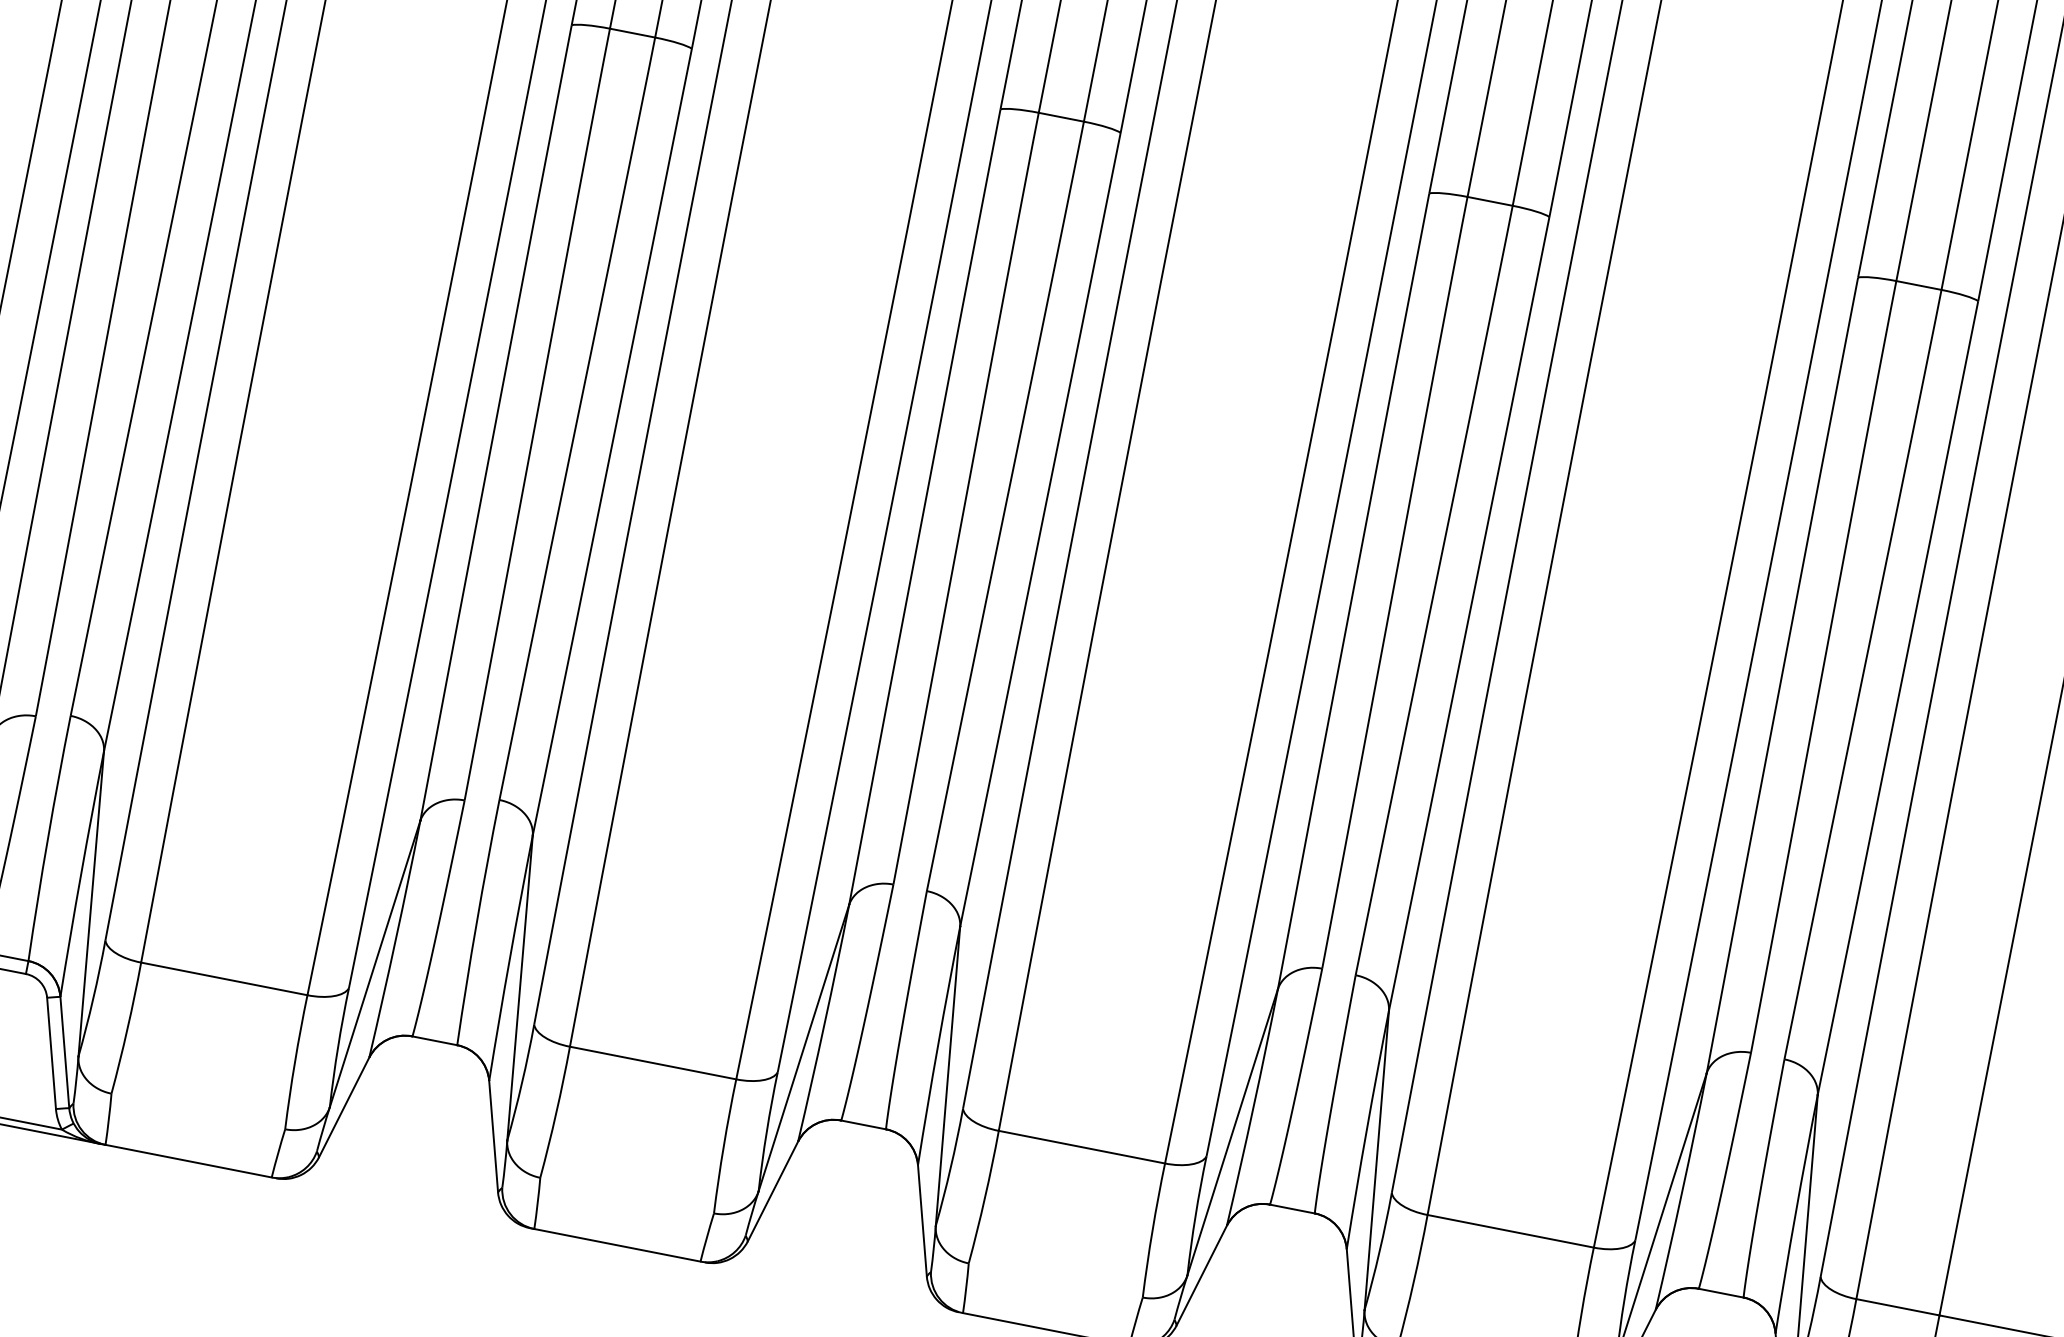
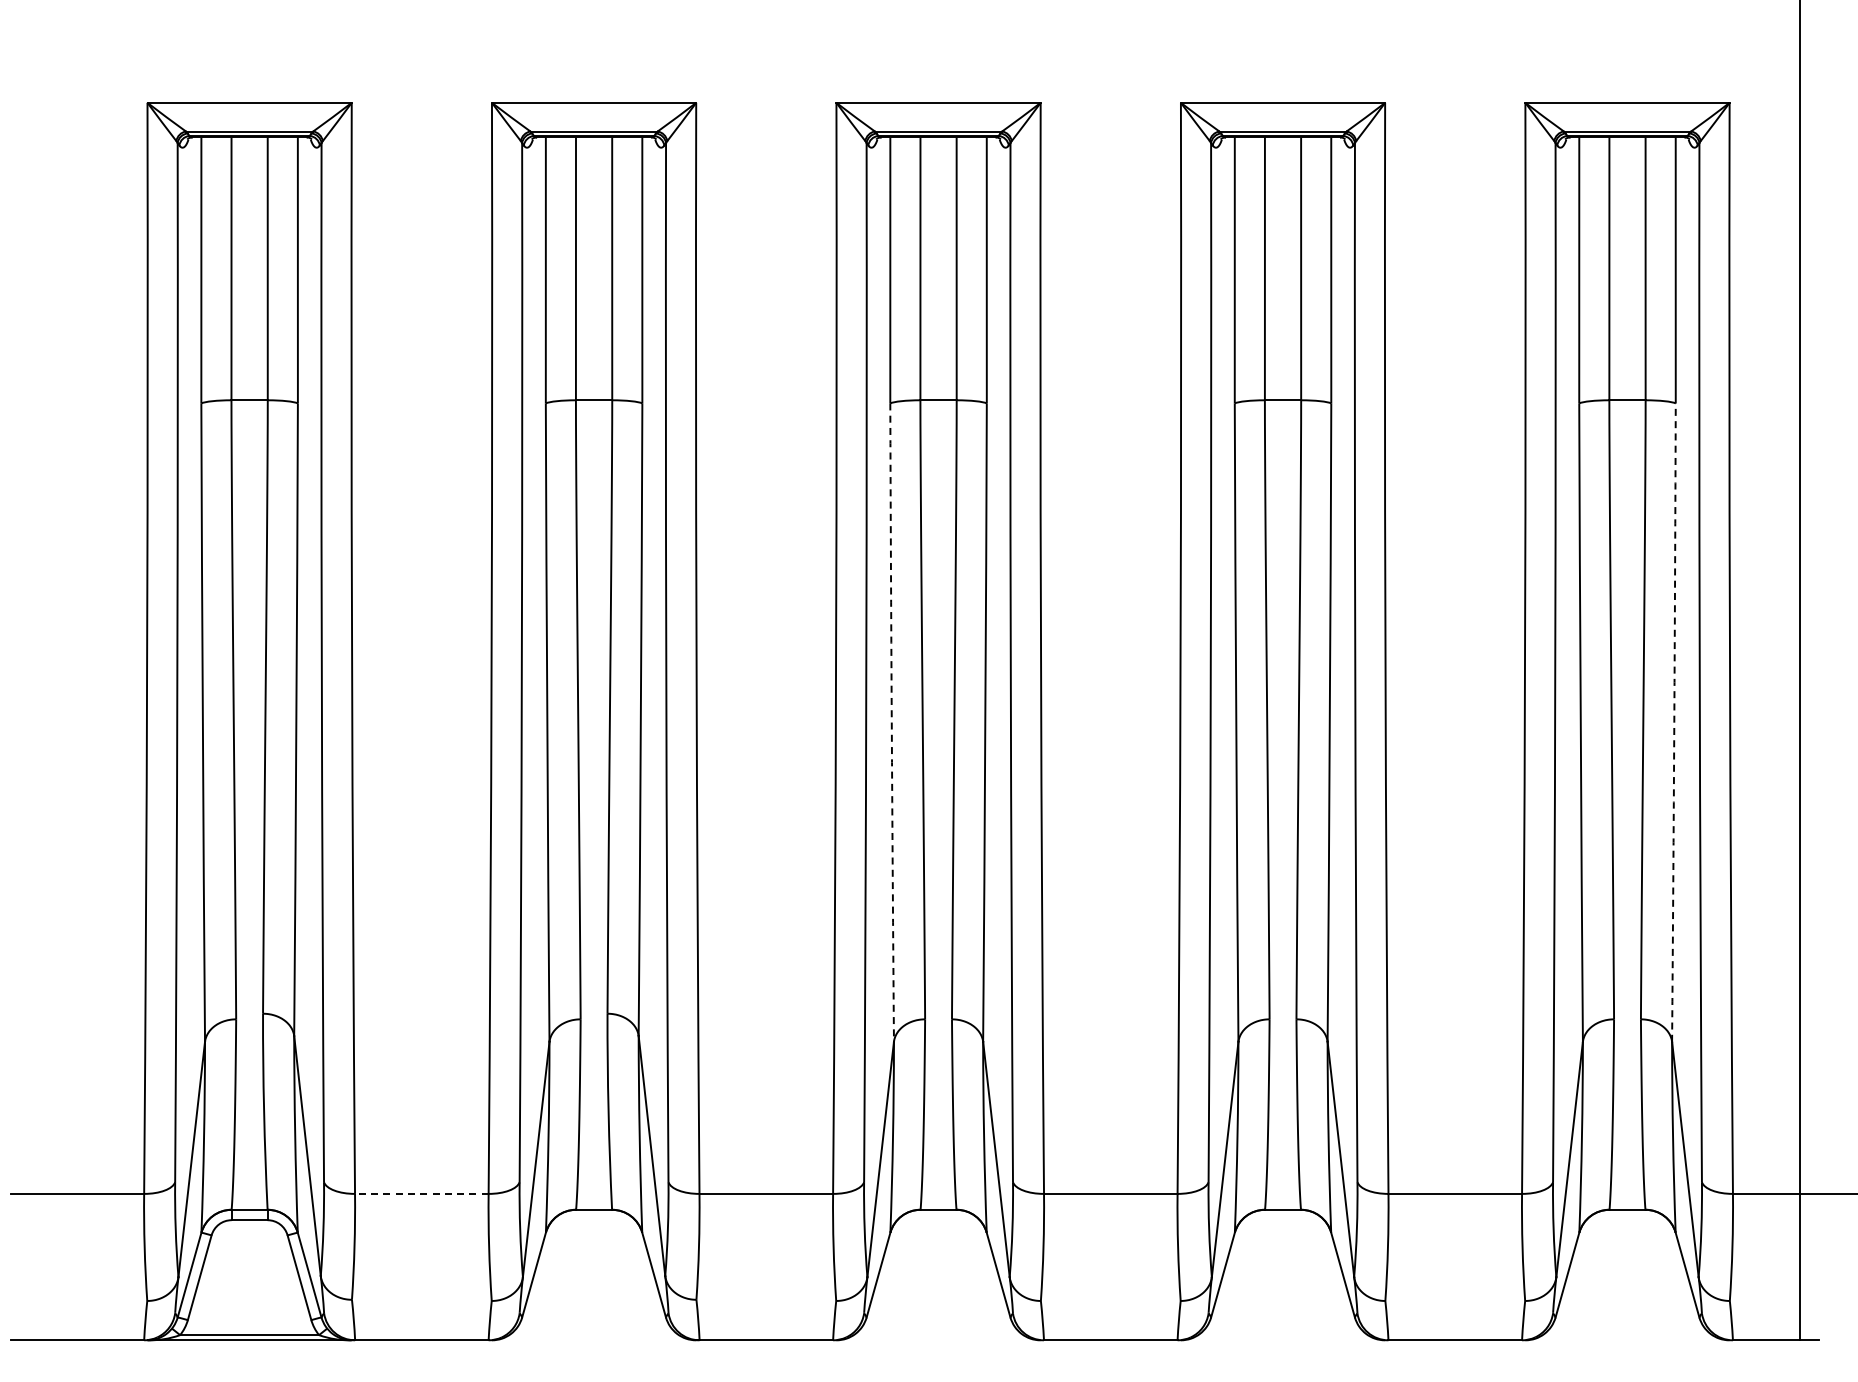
arc: (924, 506) -> (891, 722), solid -> dashed
arc: (1898, 698) -> (1674, 722), solid -> dashed
line: (224, 978) -> (421, 1193), solid -> dashed

